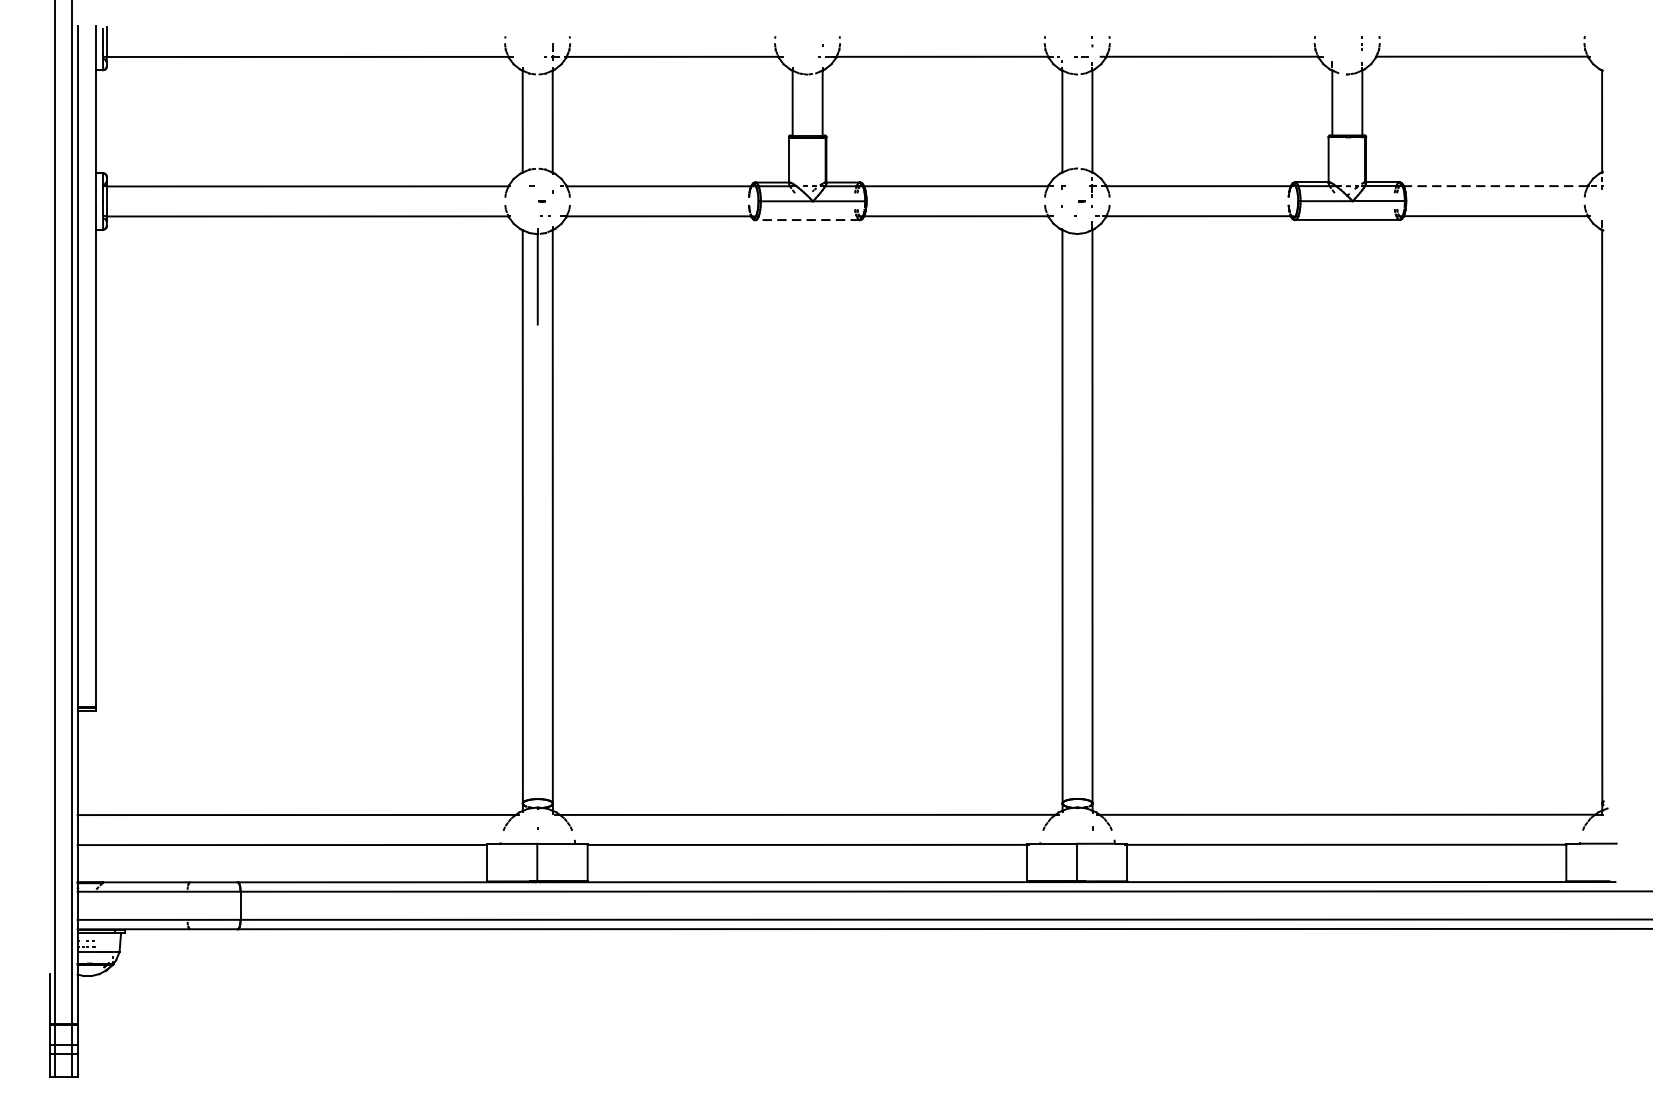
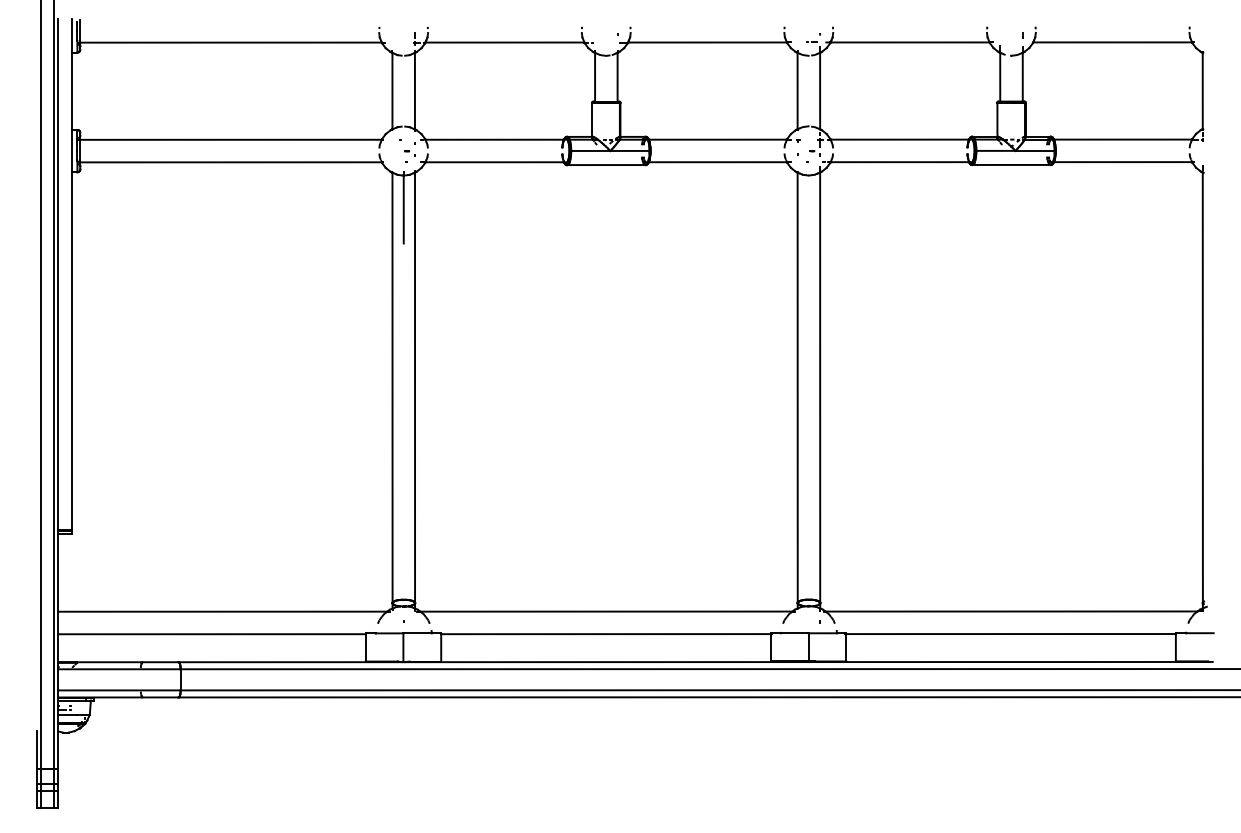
line: (1495, 186) -> (1122, 139), dashed -> solid
line: (806, 220) -> (605, 165), dashed -> solid

